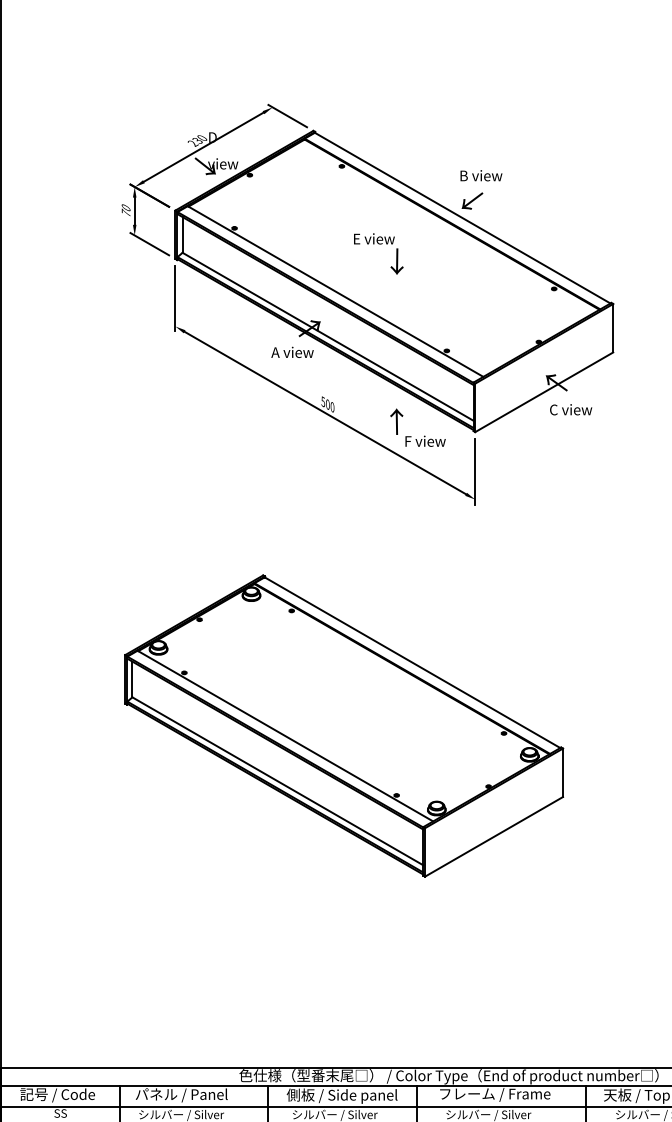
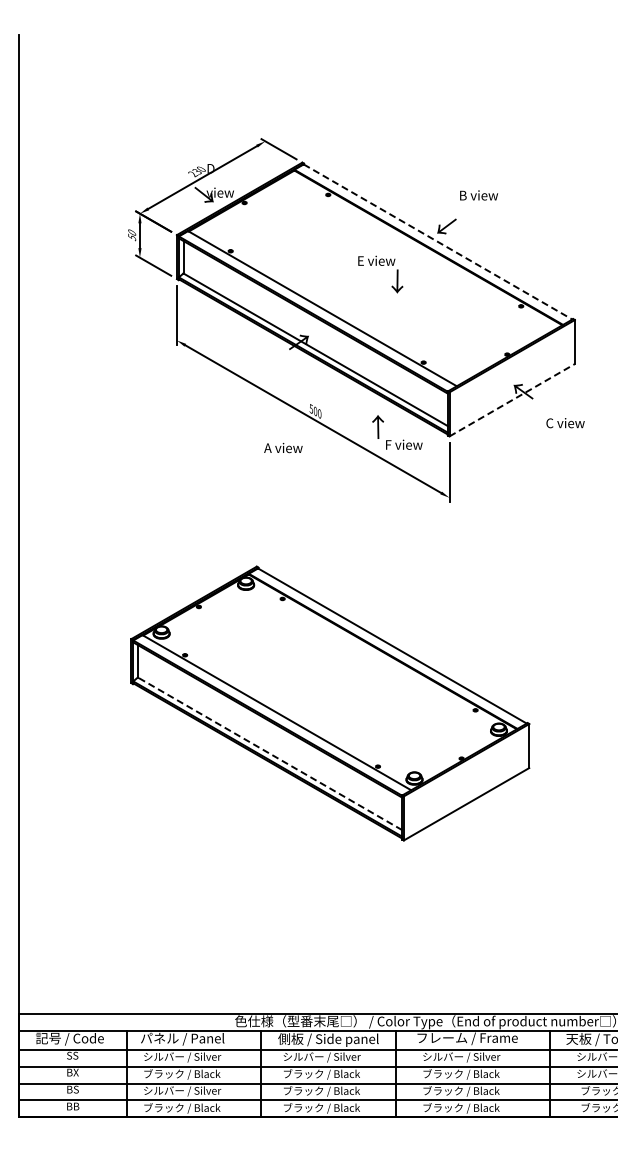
text: (480, 175) -> (478, 195), moved
text: (126, 213) -> (132, 237), 70 -> 50
line: (463, 218) -> (438, 242), solid -> dashed
text: (378, 253) -> (380, 274), moved
text: (292, 352) -> (283, 448), moved
line: (544, 392) -> (512, 400), solid -> dashed
text: (571, 410) -> (565, 423), moved
line: (278, 780) -> (270, 753), solid -> dashed

